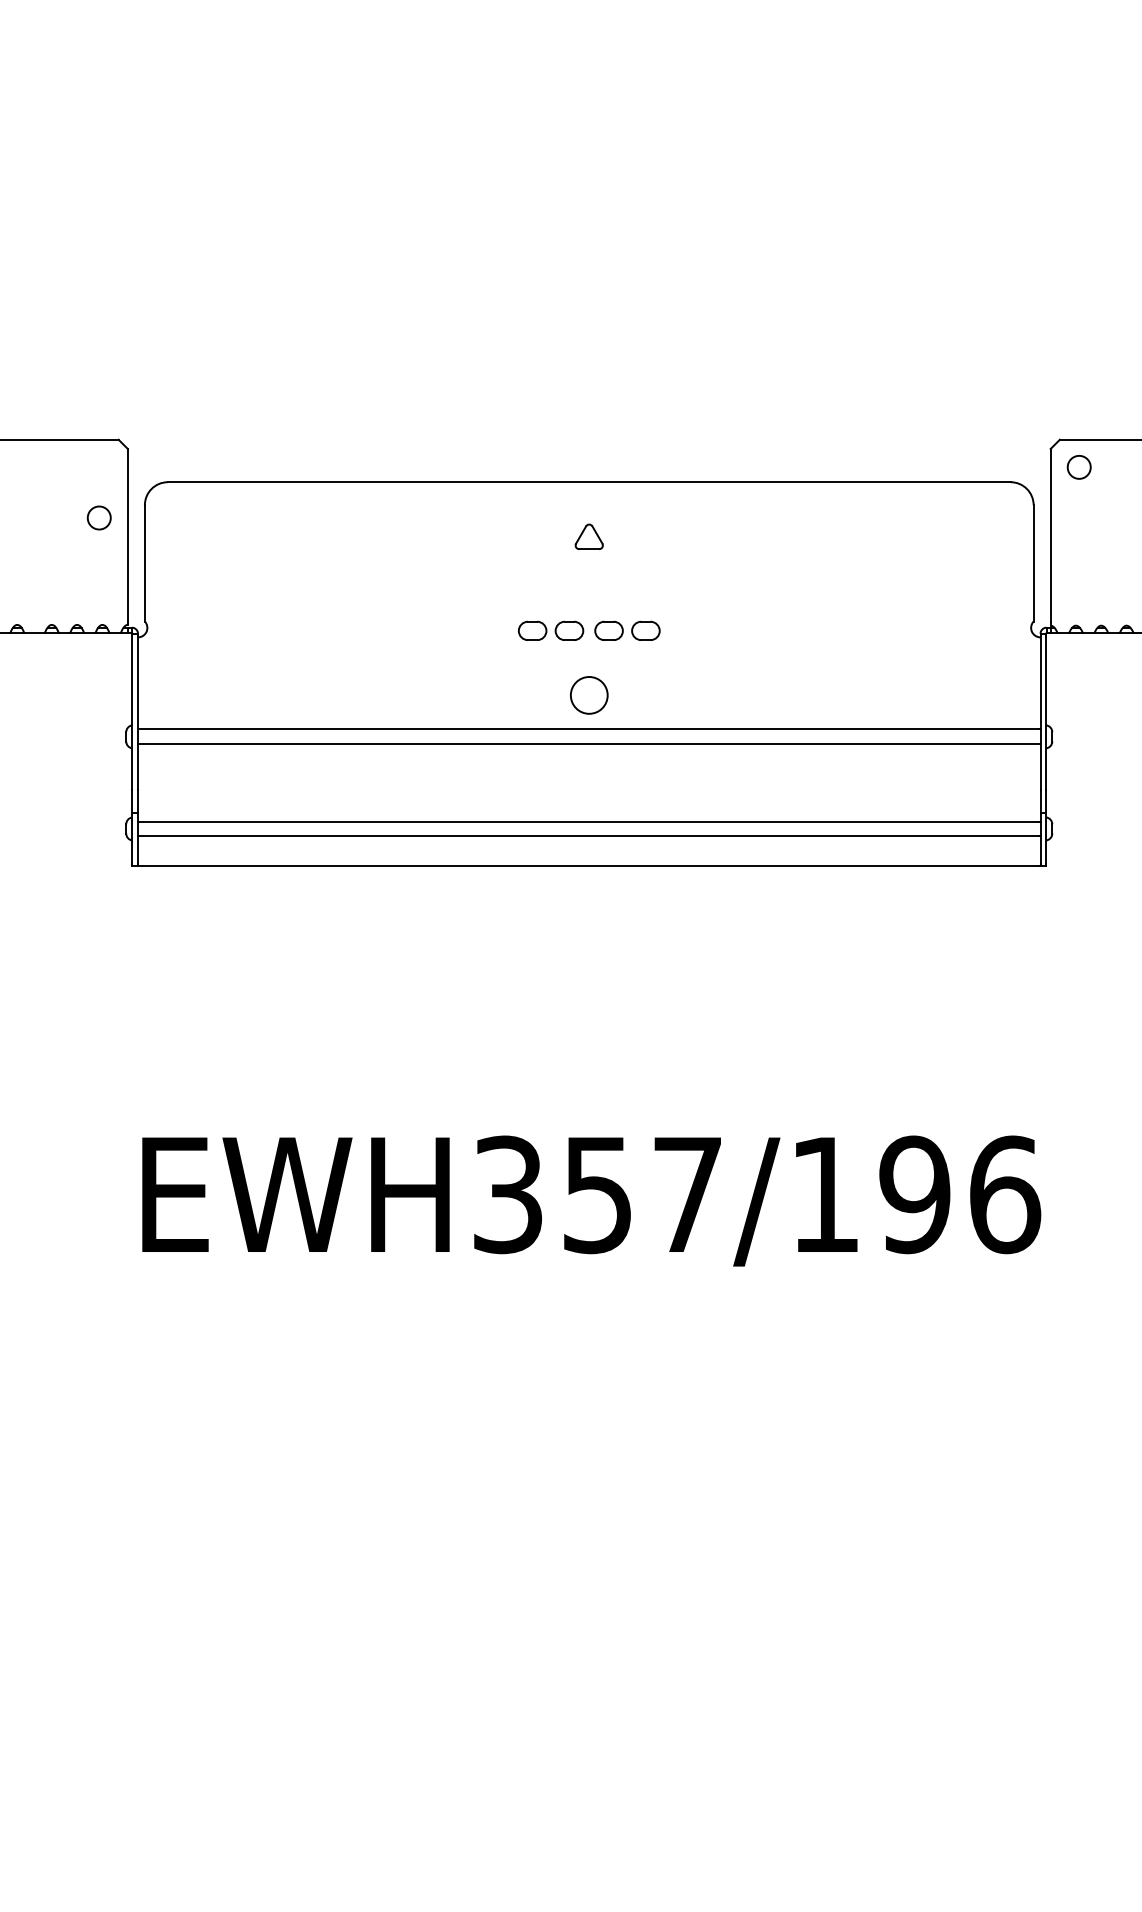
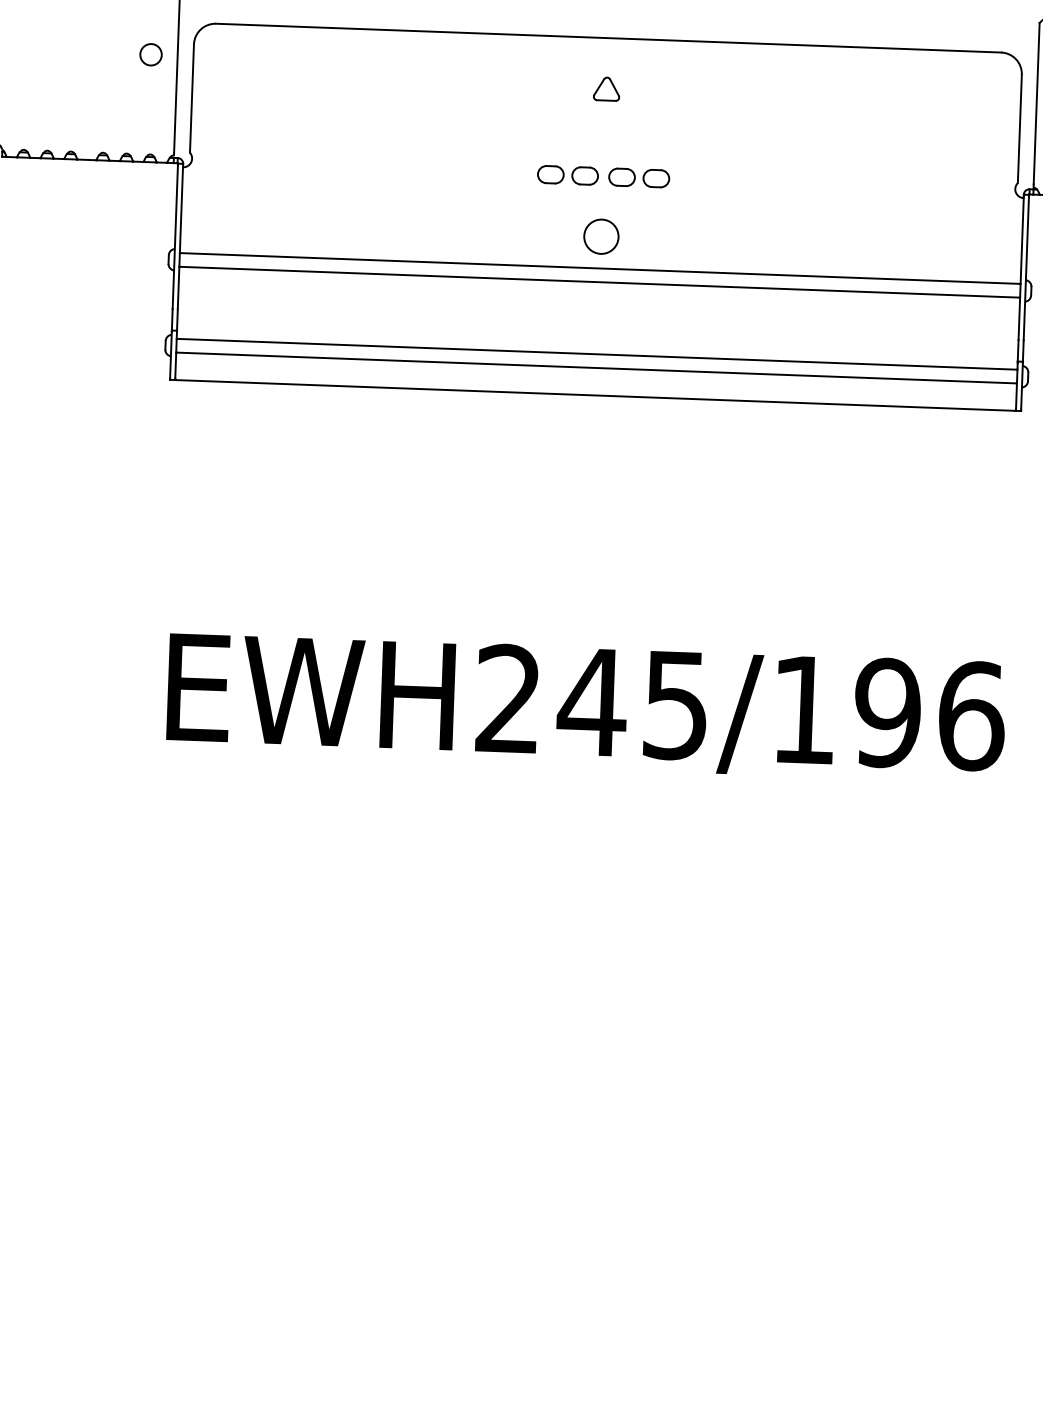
text: (596, 1194) -> (591, 701), EWH357/196 -> EWH245/196

